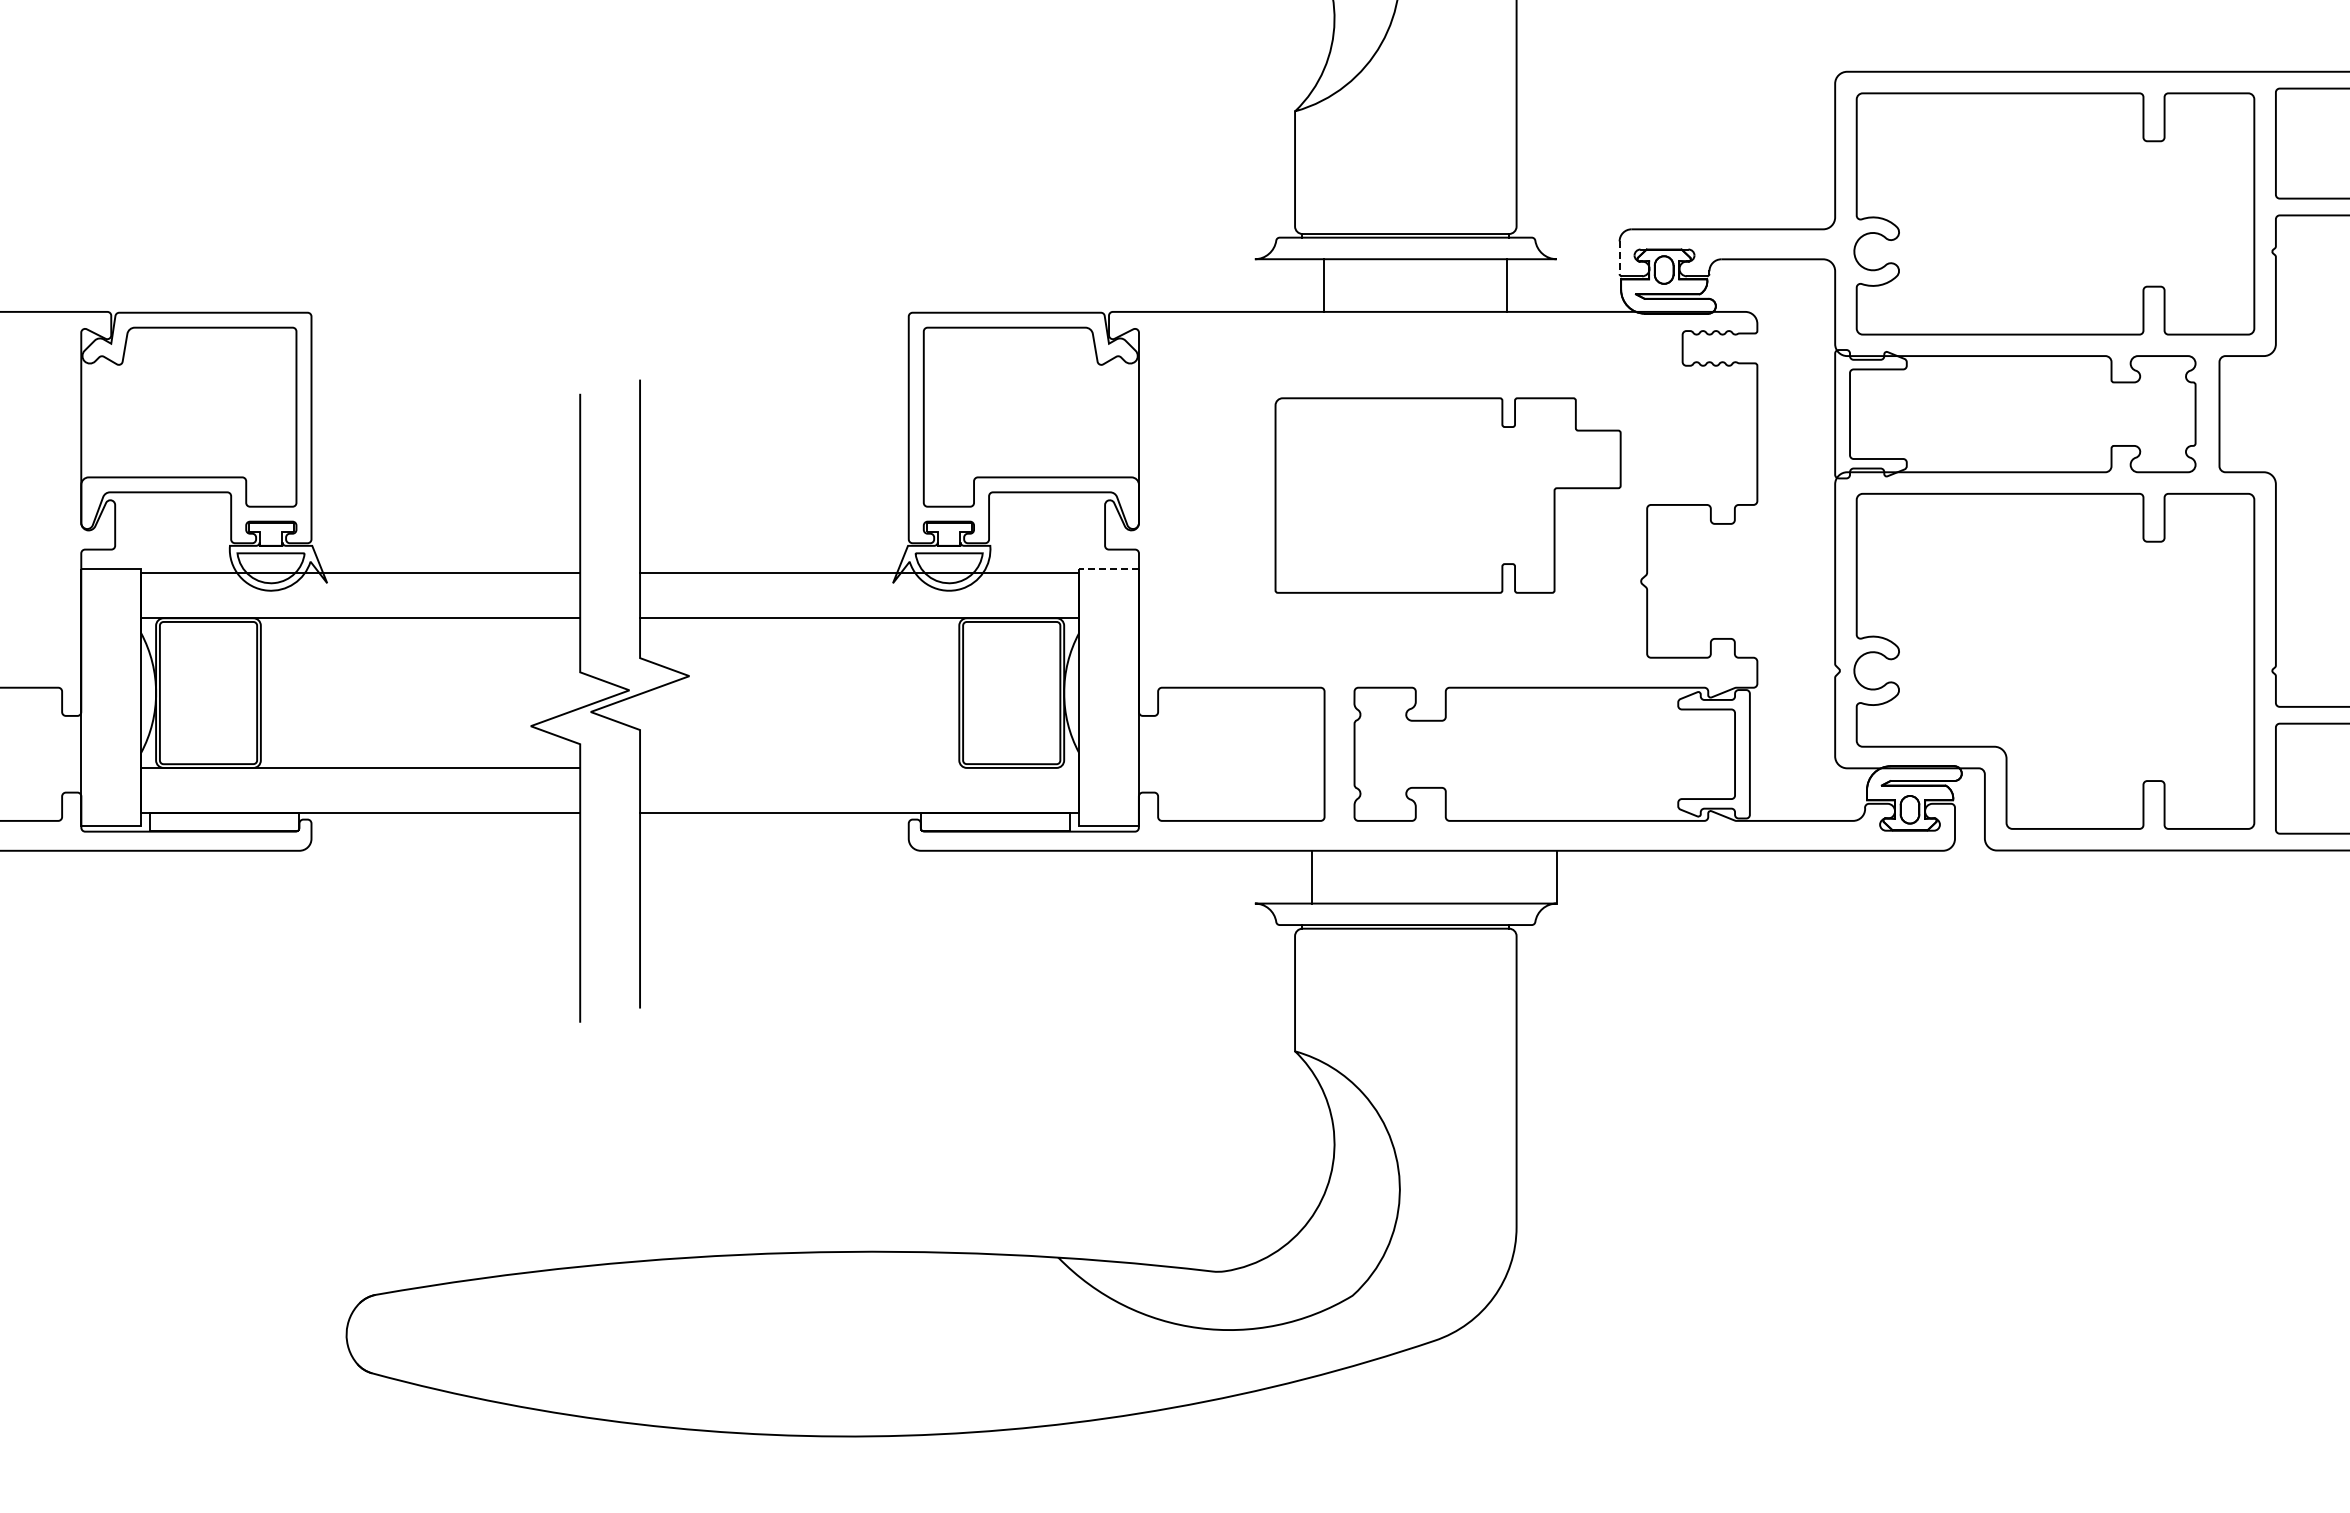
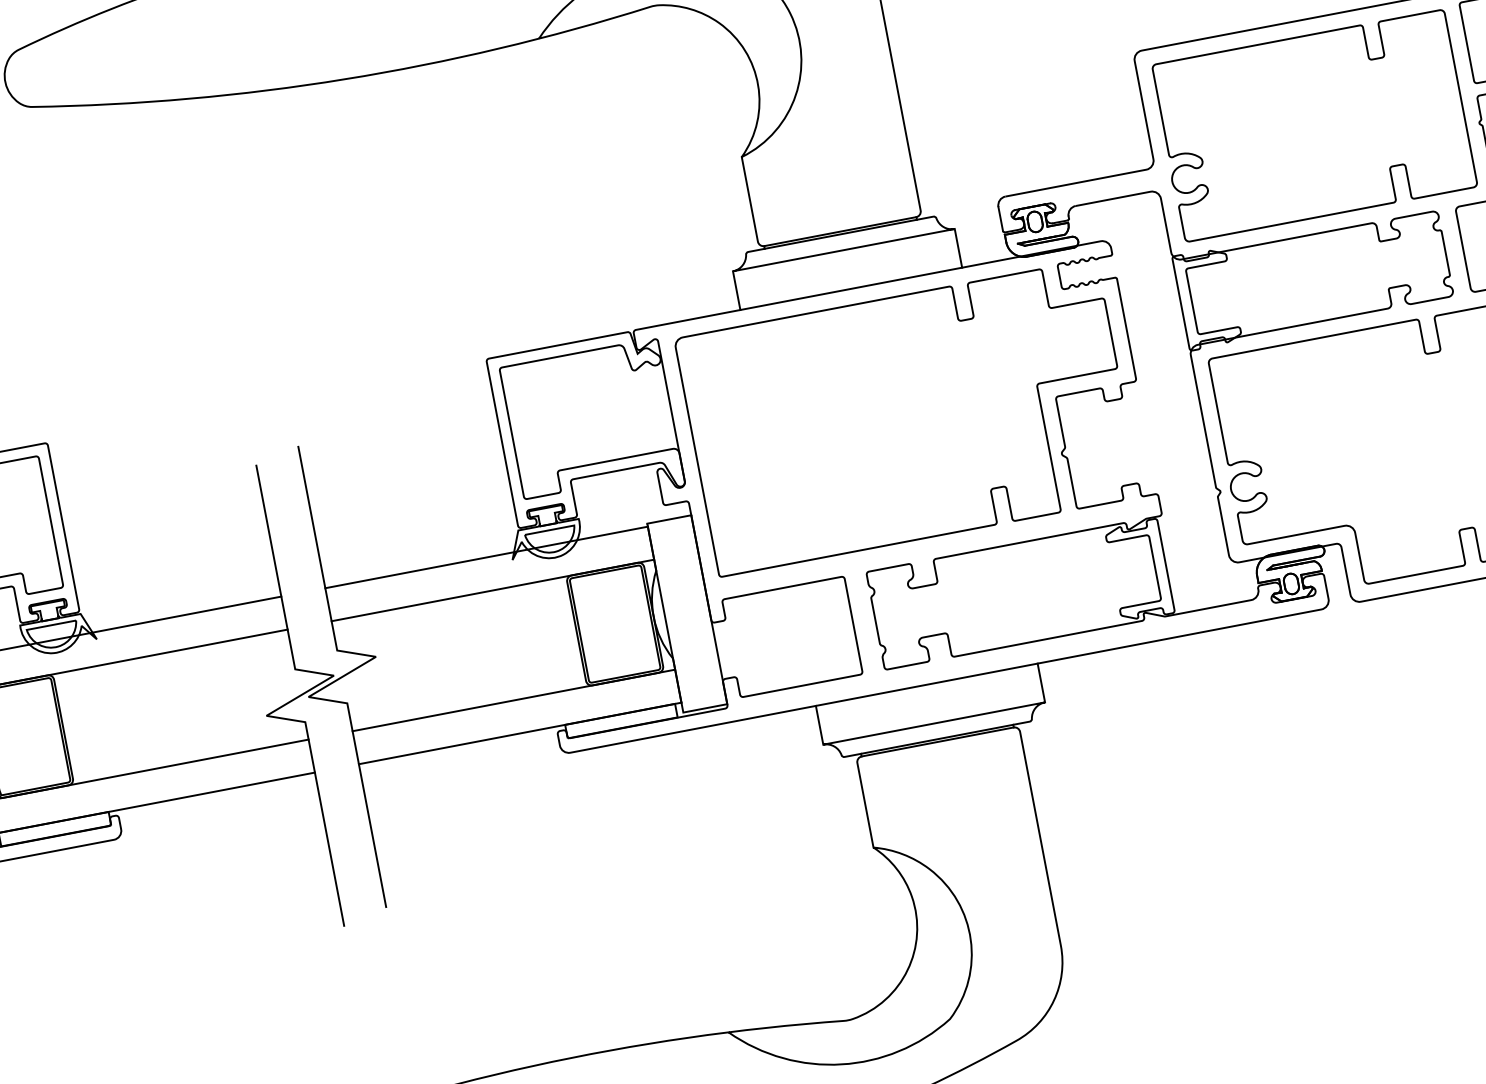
line: (1619, 258) -> (1000, 219), dashed -> solid
line: (1323, 285) -> (736, 290), moved
line: (1506, 285) -> (958, 248), moved
part: (1447, 495) -> (907, 417), size x1.67
line: (1109, 569) -> (669, 519), dashed -> solid
line: (859, 767) -> (513, 700), added
line: (1311, 876) -> (819, 724), moved

